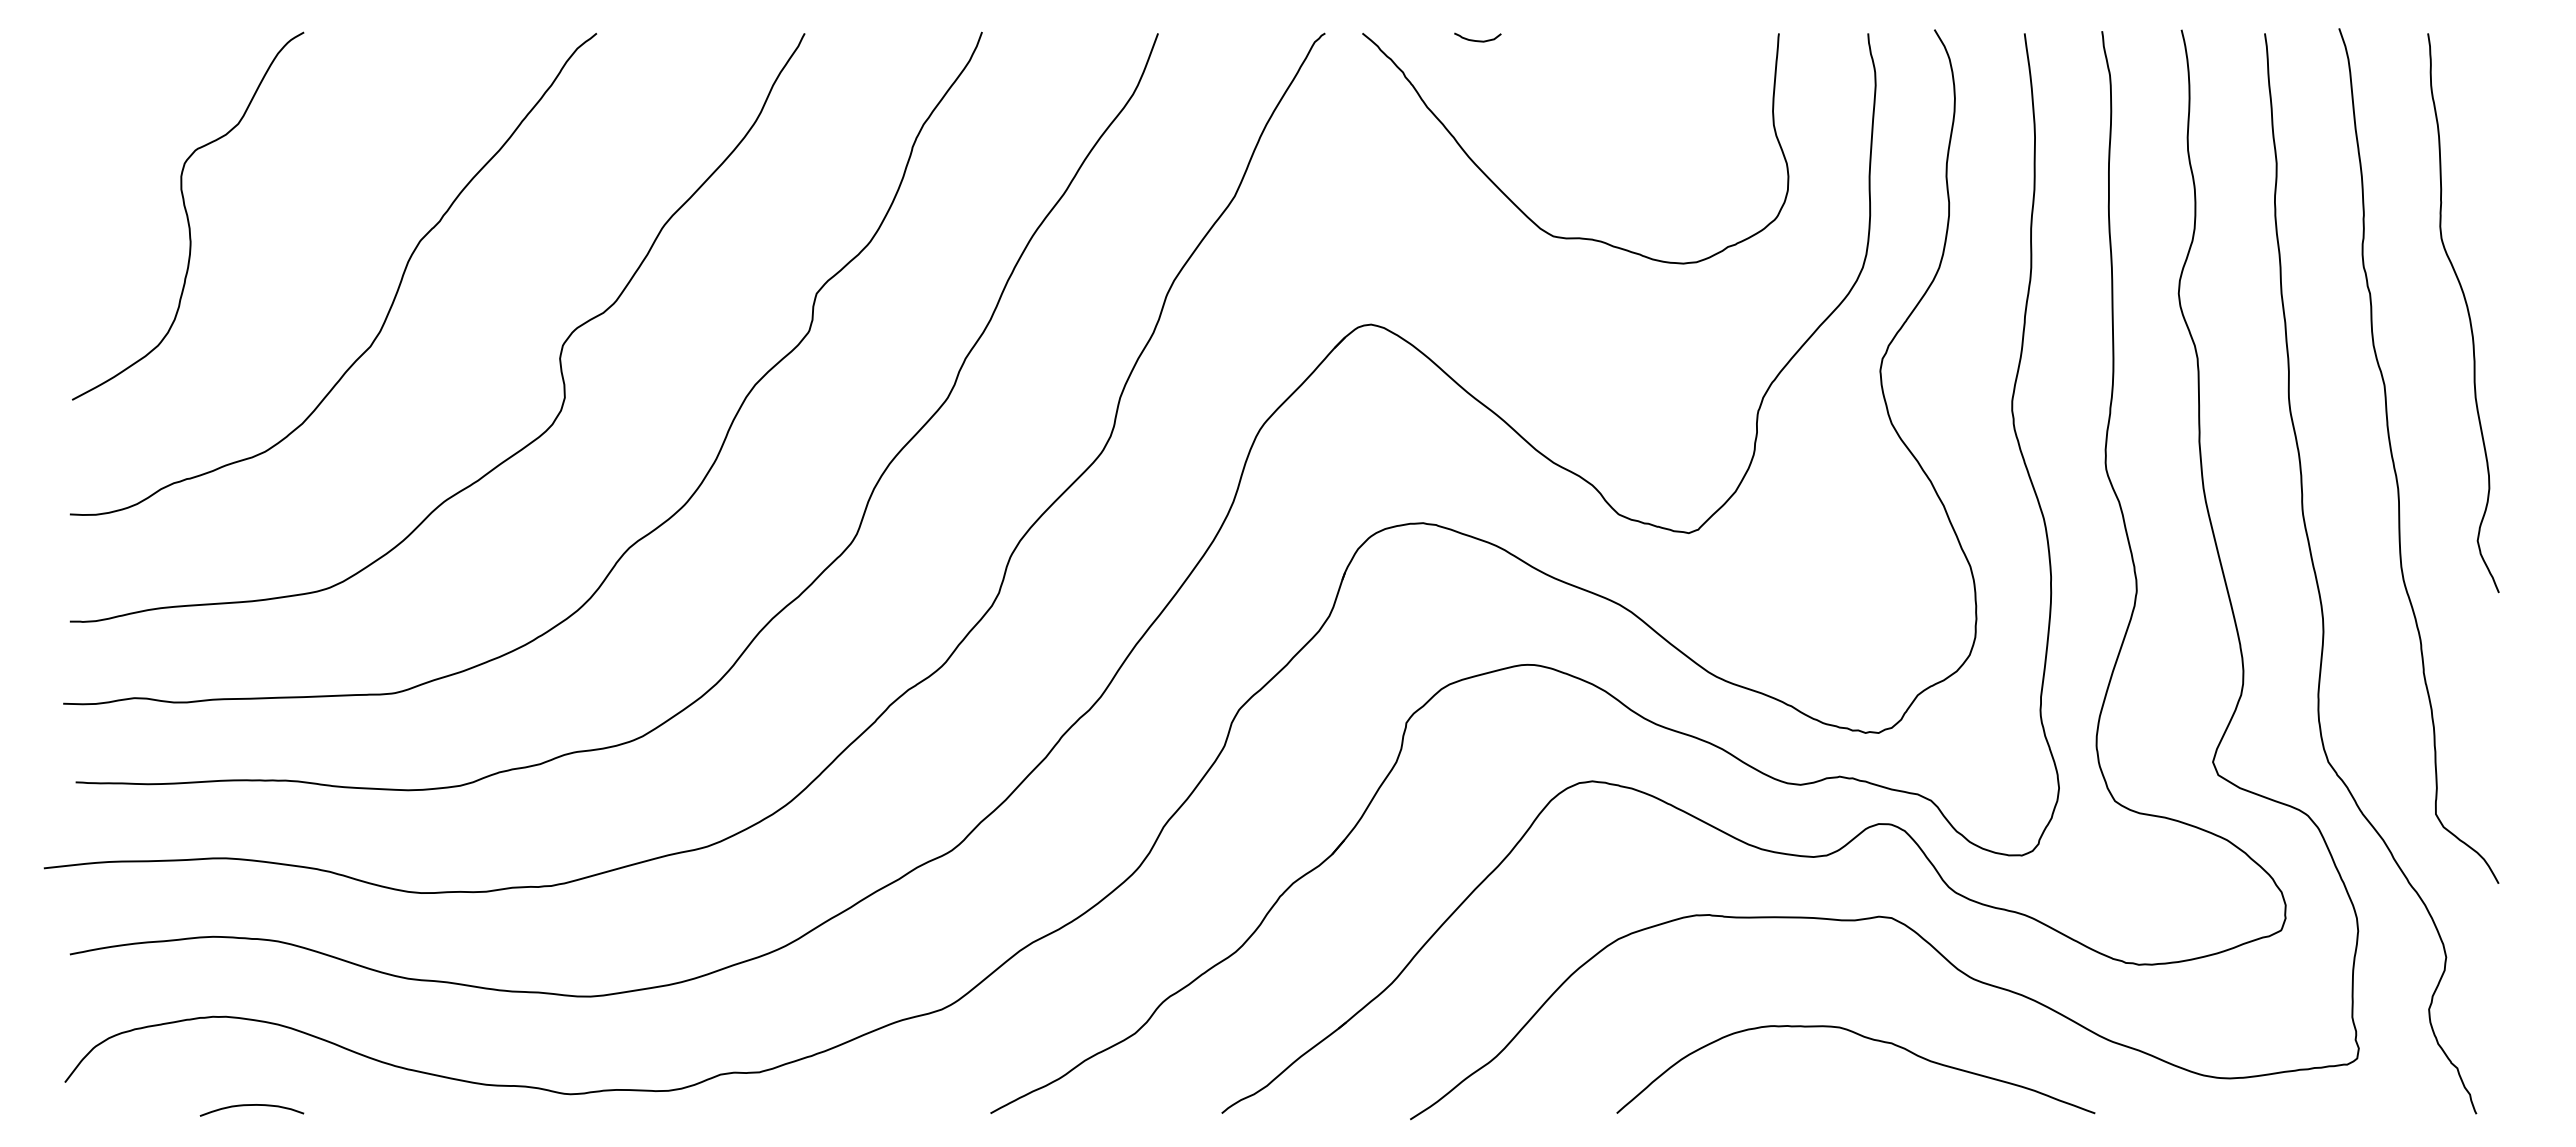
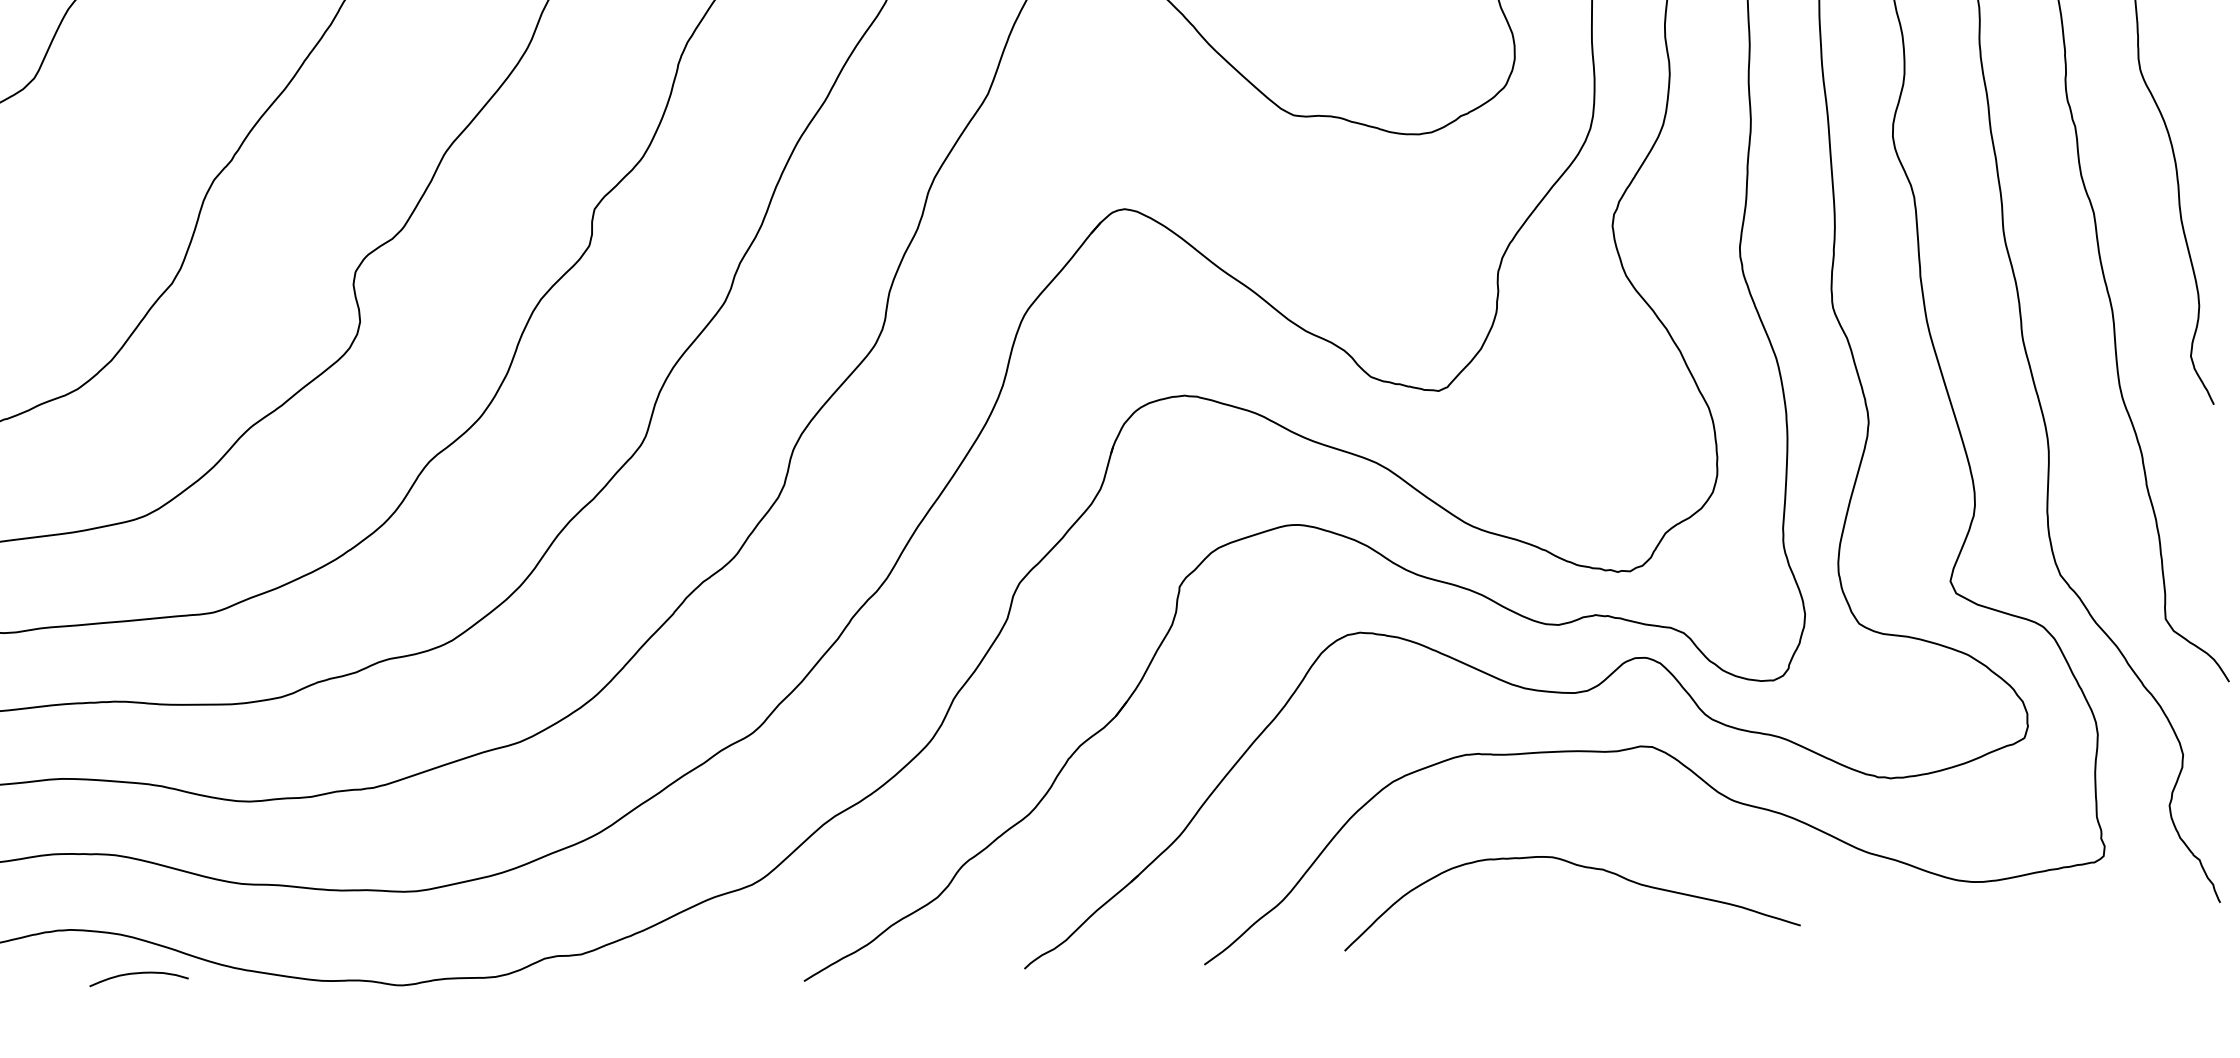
curve: (1865, 1038) -> (1577, 866), moved
curve: (251, 1105) -> (138, 973), moved

